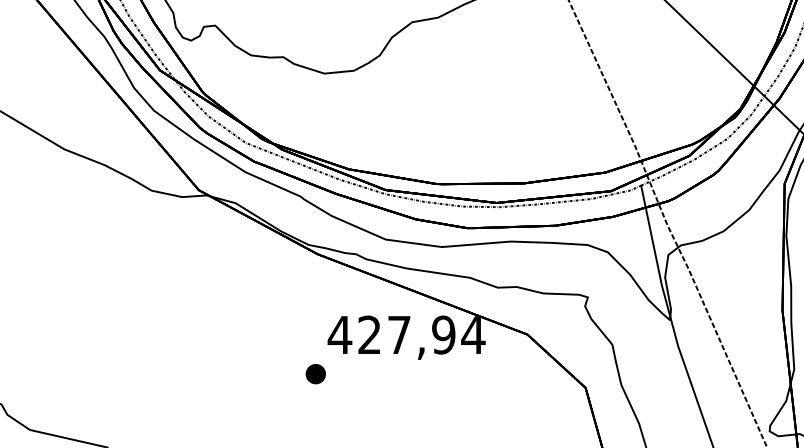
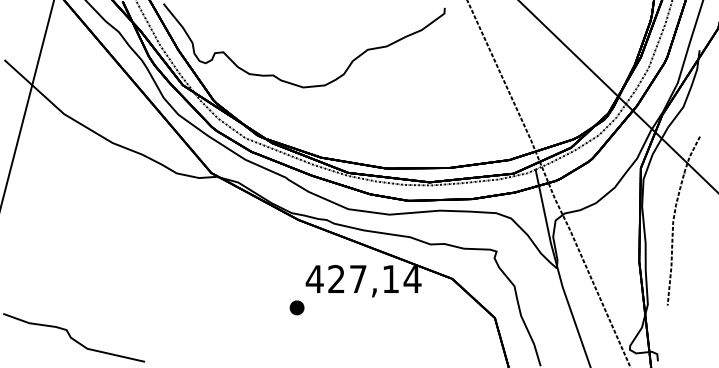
text: (443, 334) -> (390, 278), 427,94 -> 427,14

